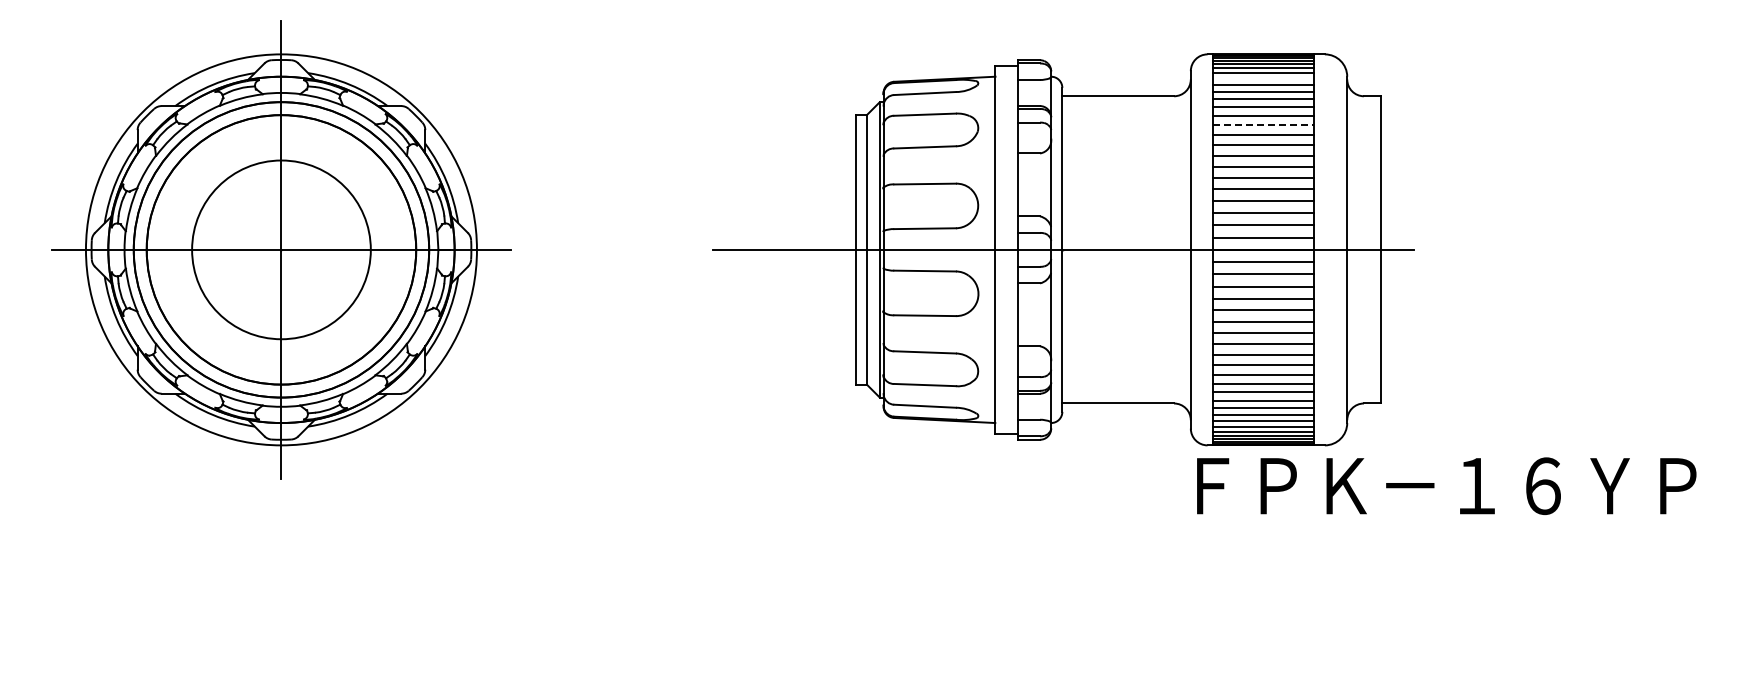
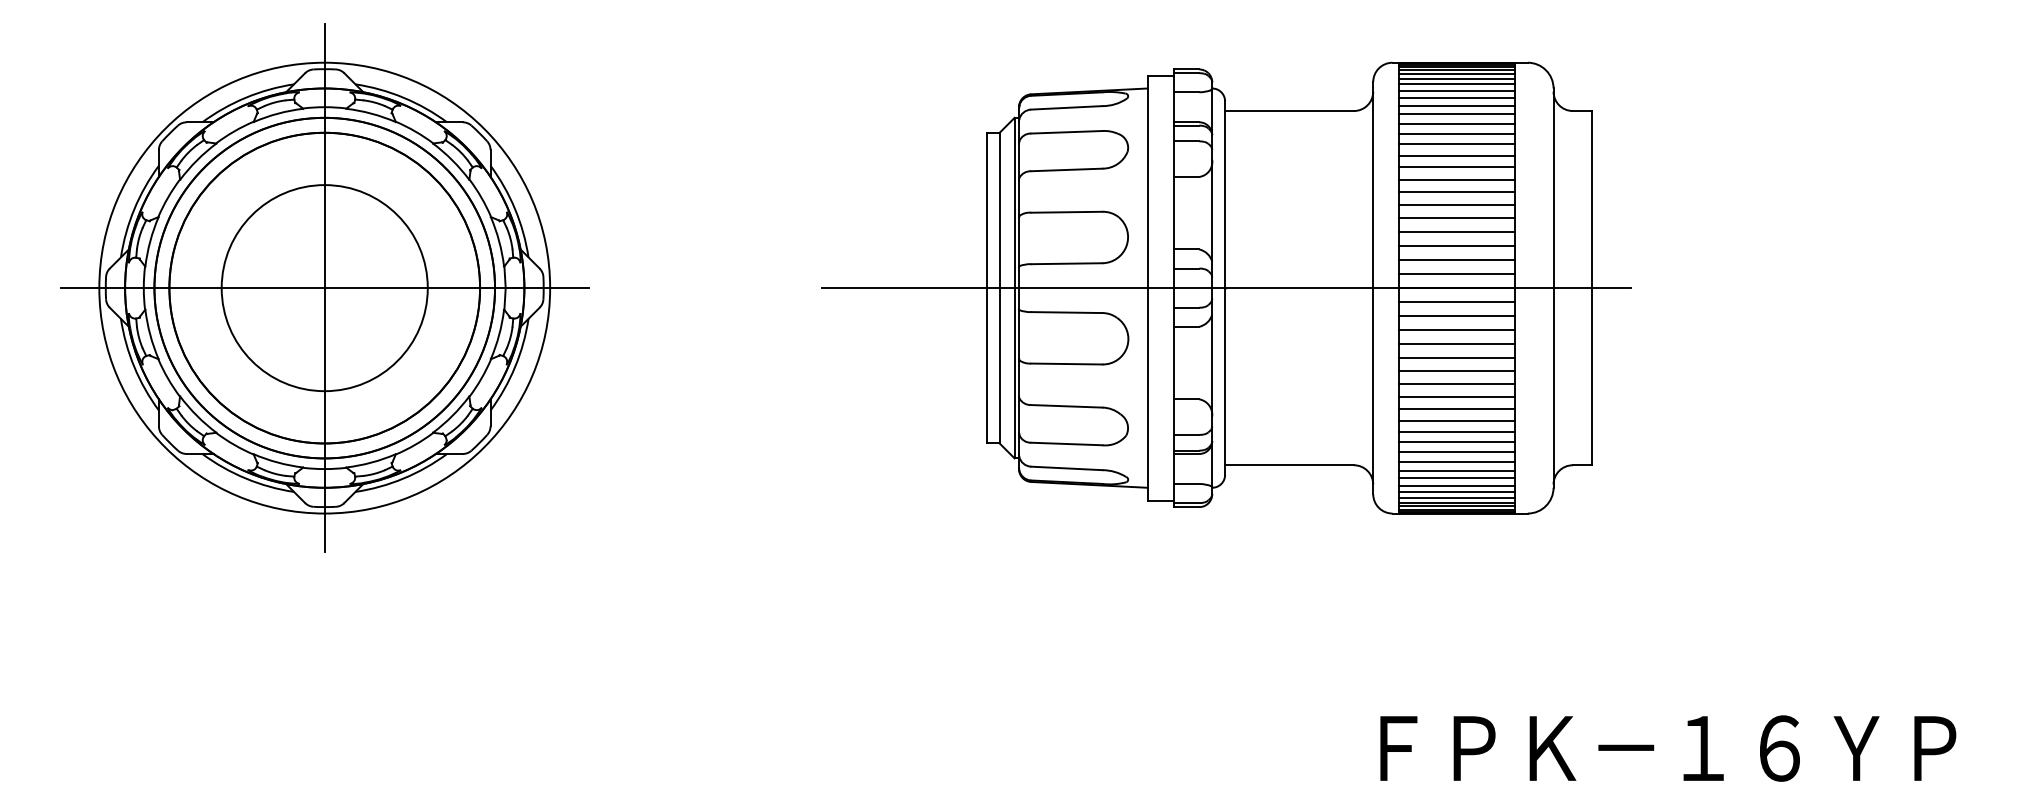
line: (1263, 78) -> (1457, 90), added
line: (1263, 125) -> (1457, 144), dashed -> solid
text: (1446, 485) -> (1668, 747), moved

